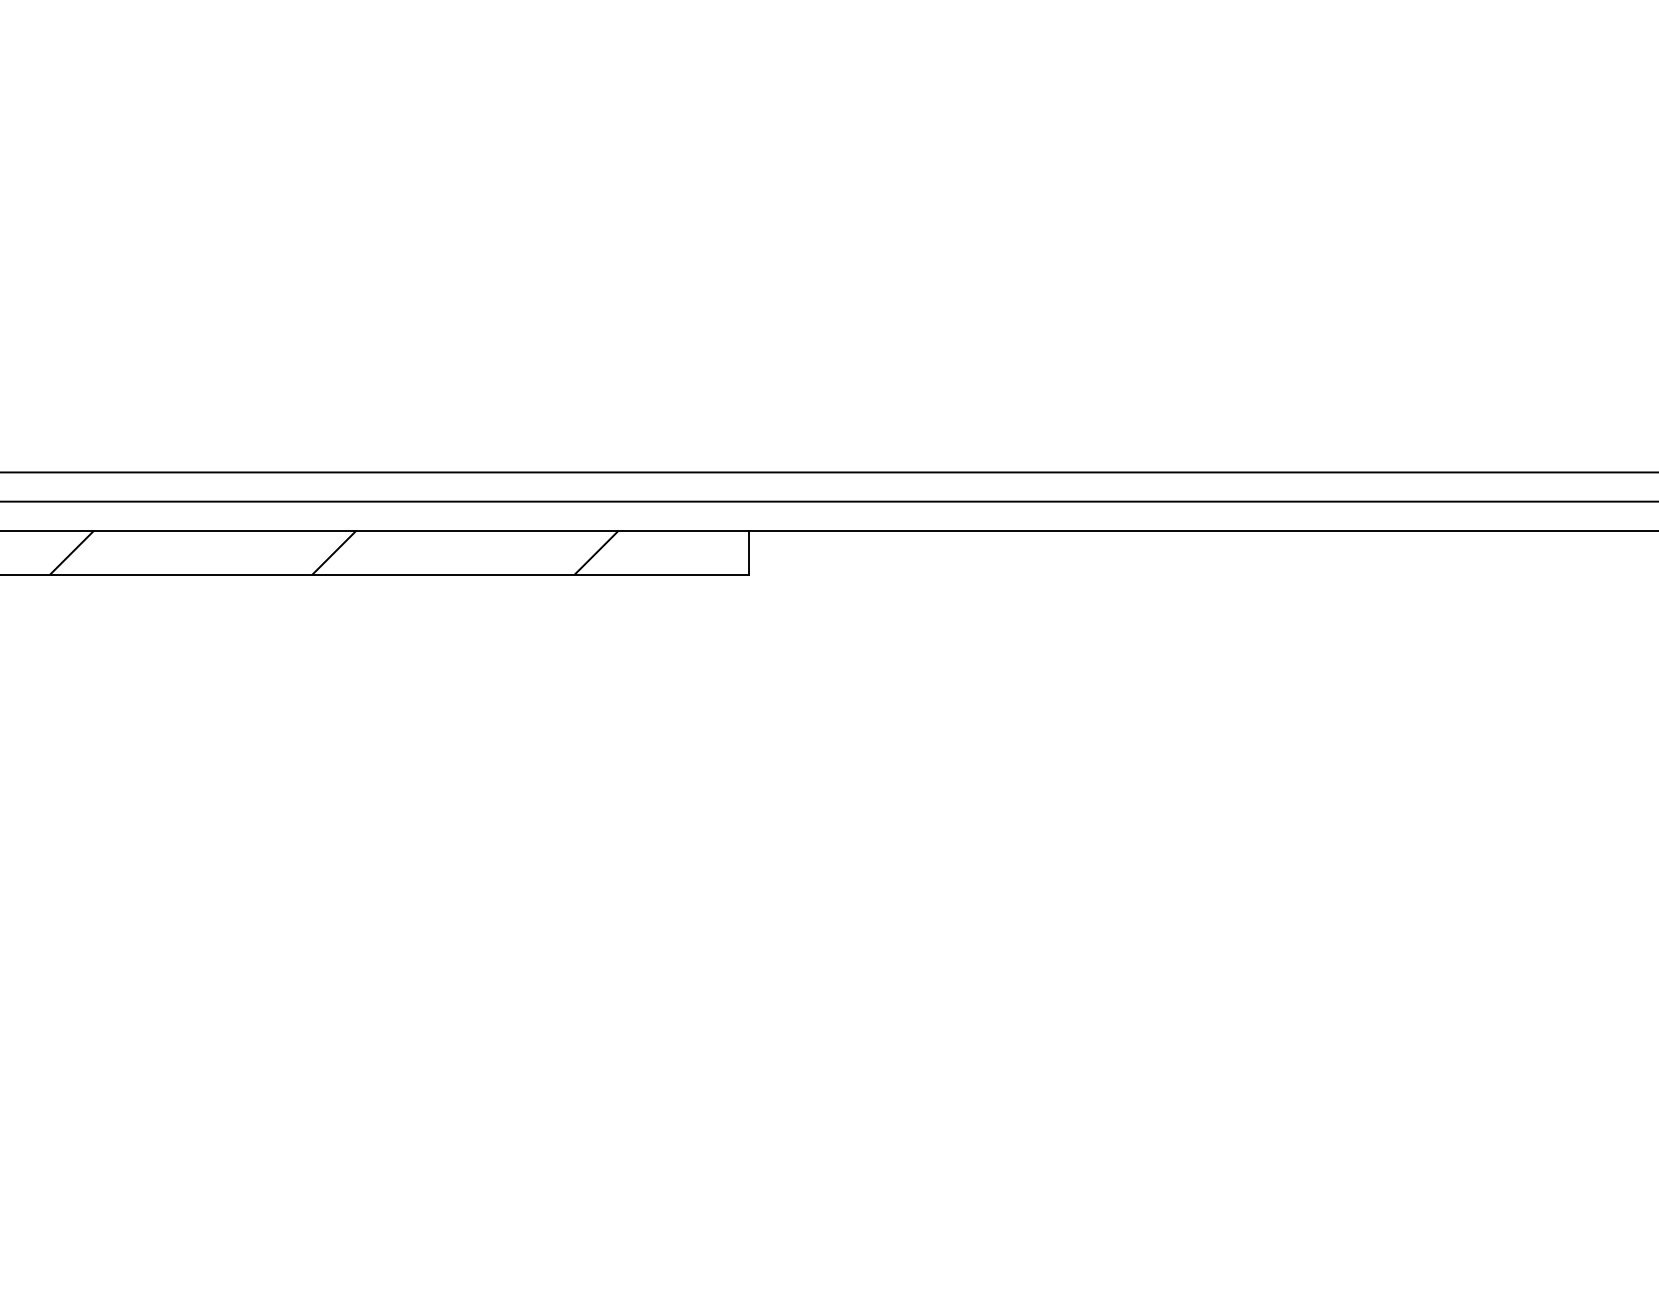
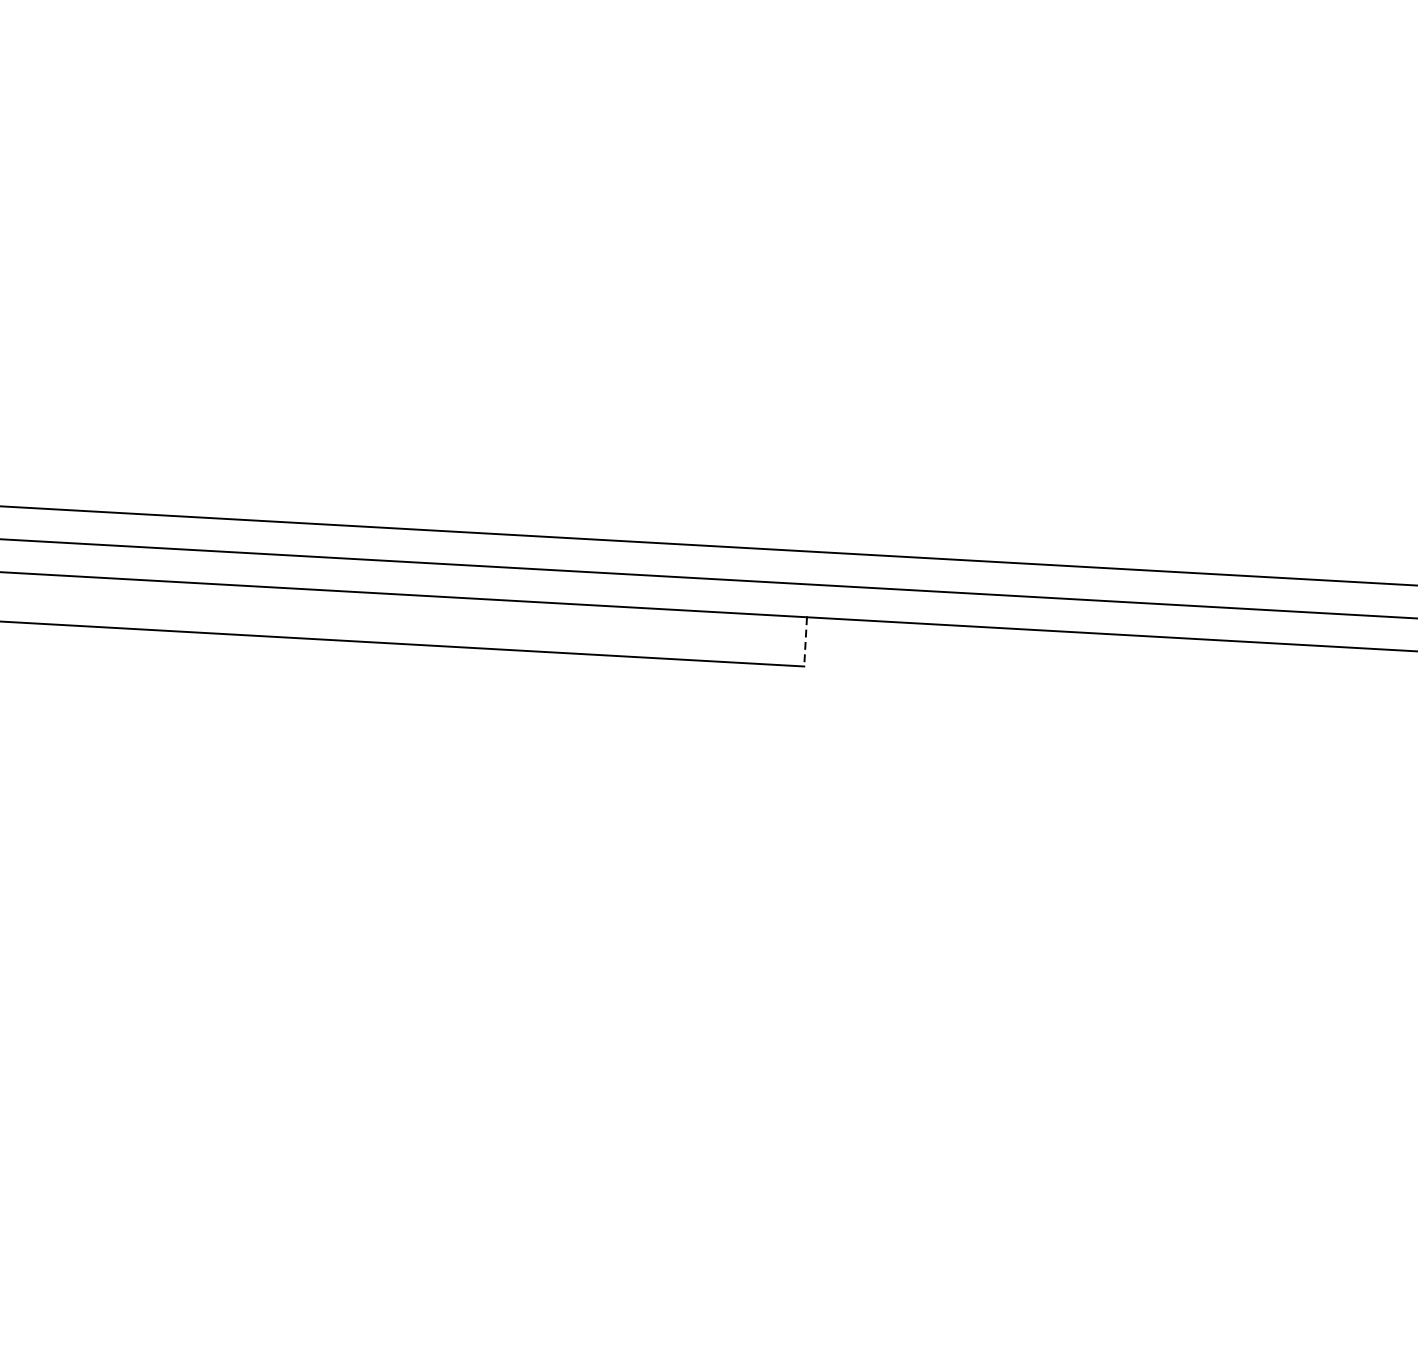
hatch: (334, 552) -> (339, 615), removed
line: (749, 552) -> (805, 641), solid -> dashed

